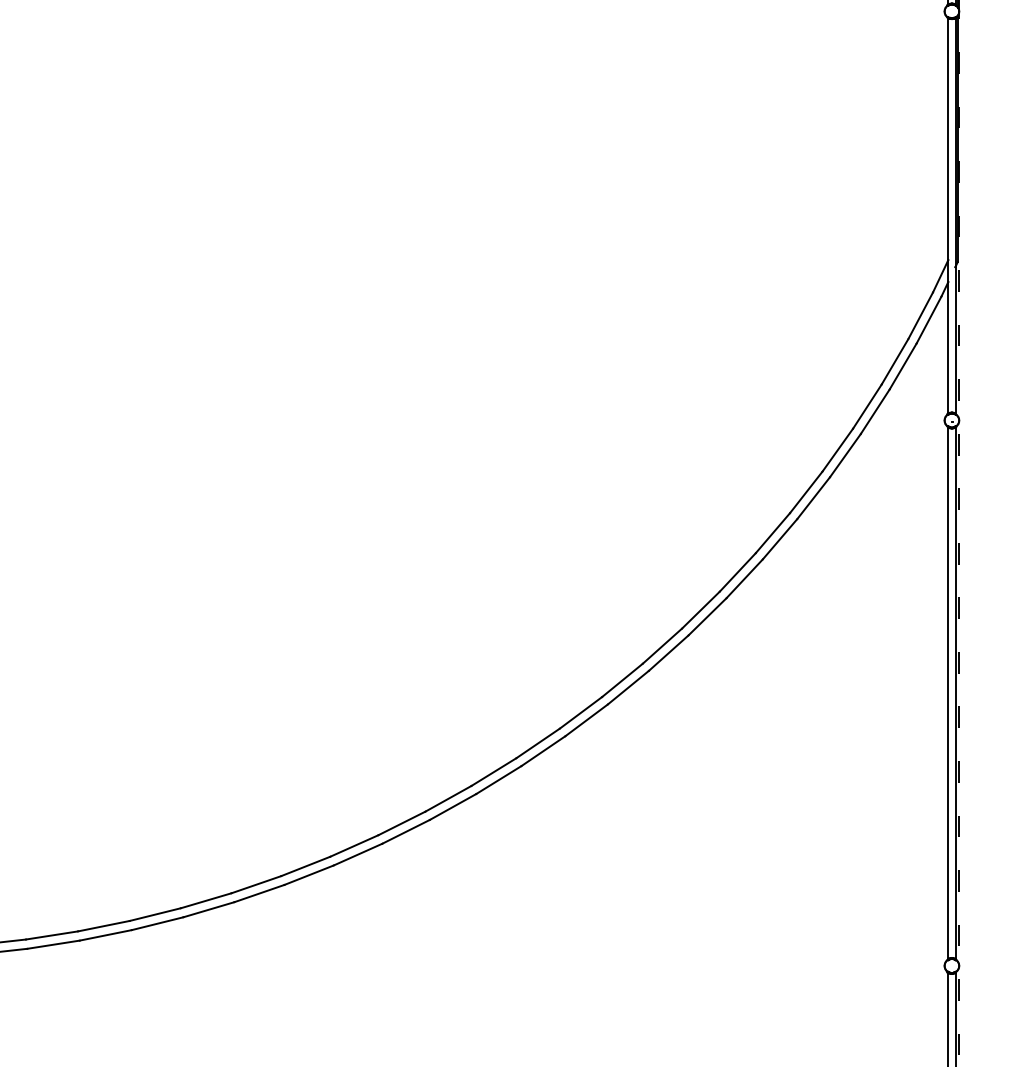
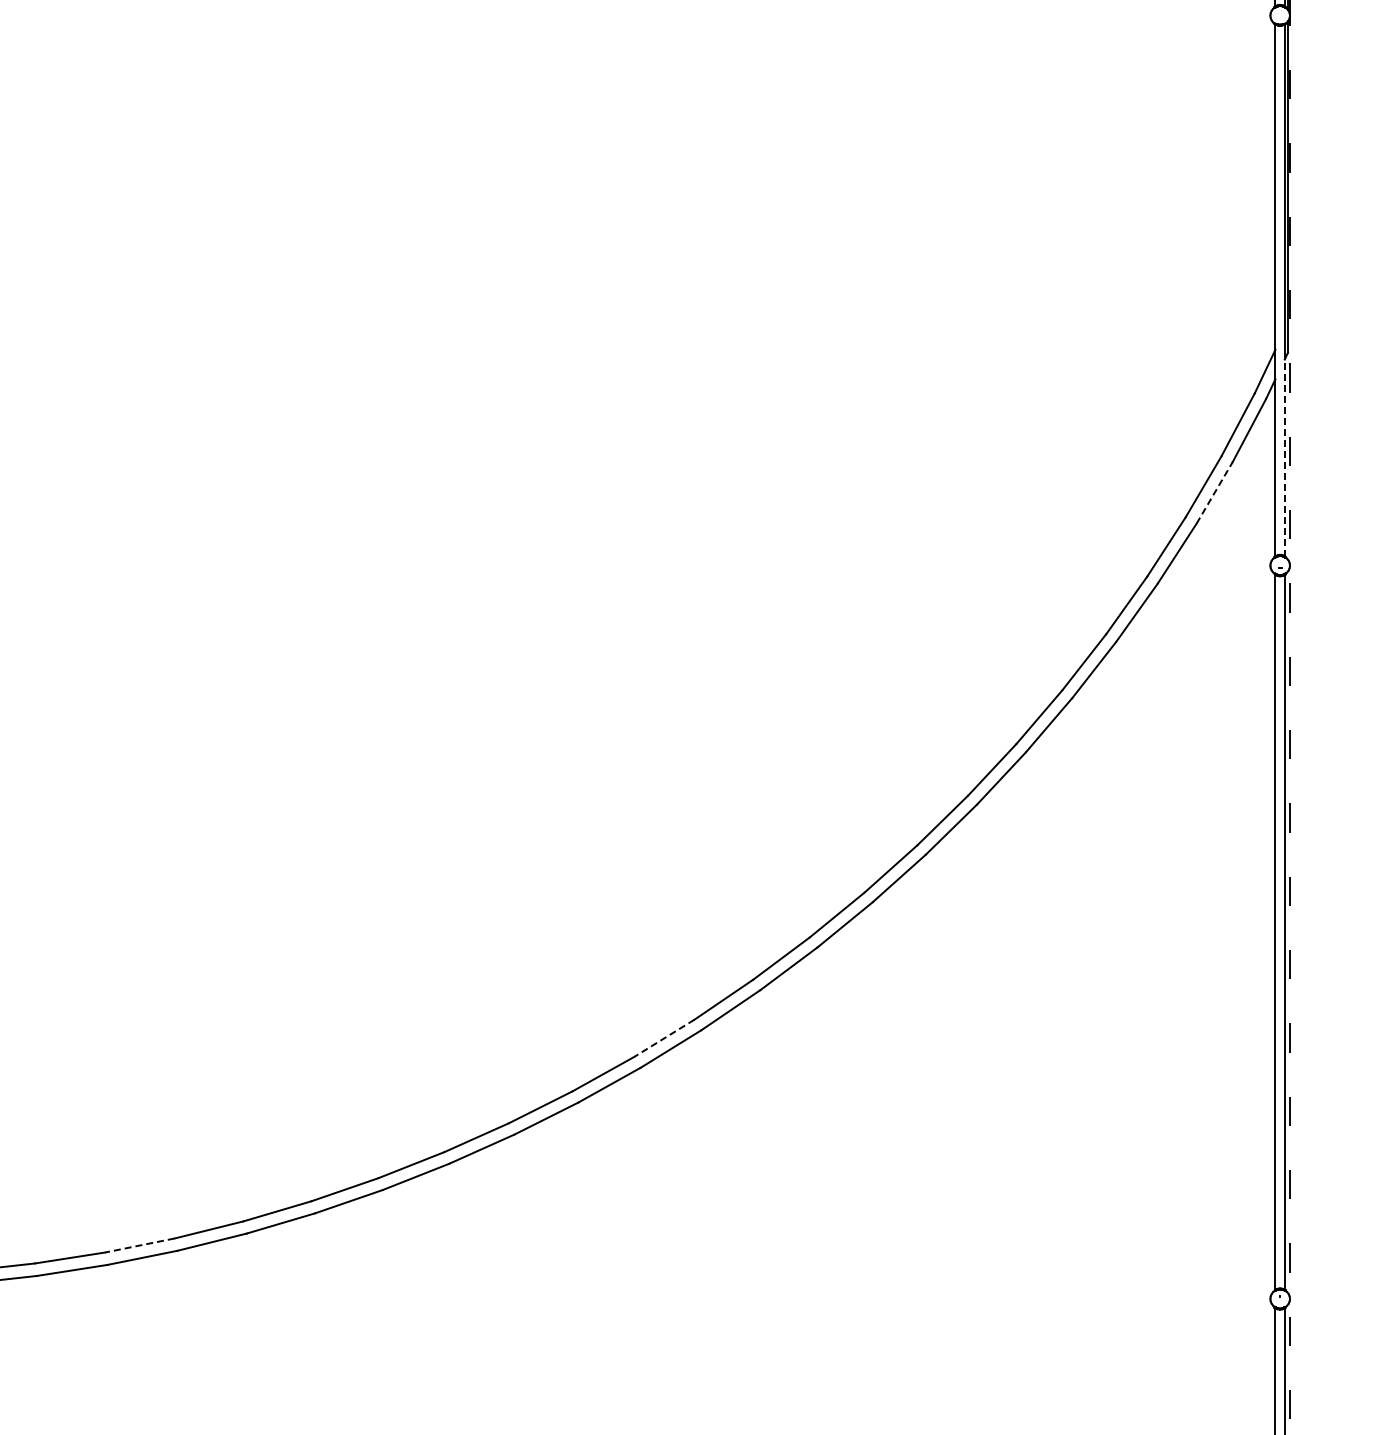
line: (955, 340) -> (1285, 457), solid -> dashed
line: (903, 366) -> (1214, 492), solid -> dashed
line: (493, 772) -> (663, 1038), solid -> dashed
line: (103, 926) -> (139, 1245), solid -> dashed

